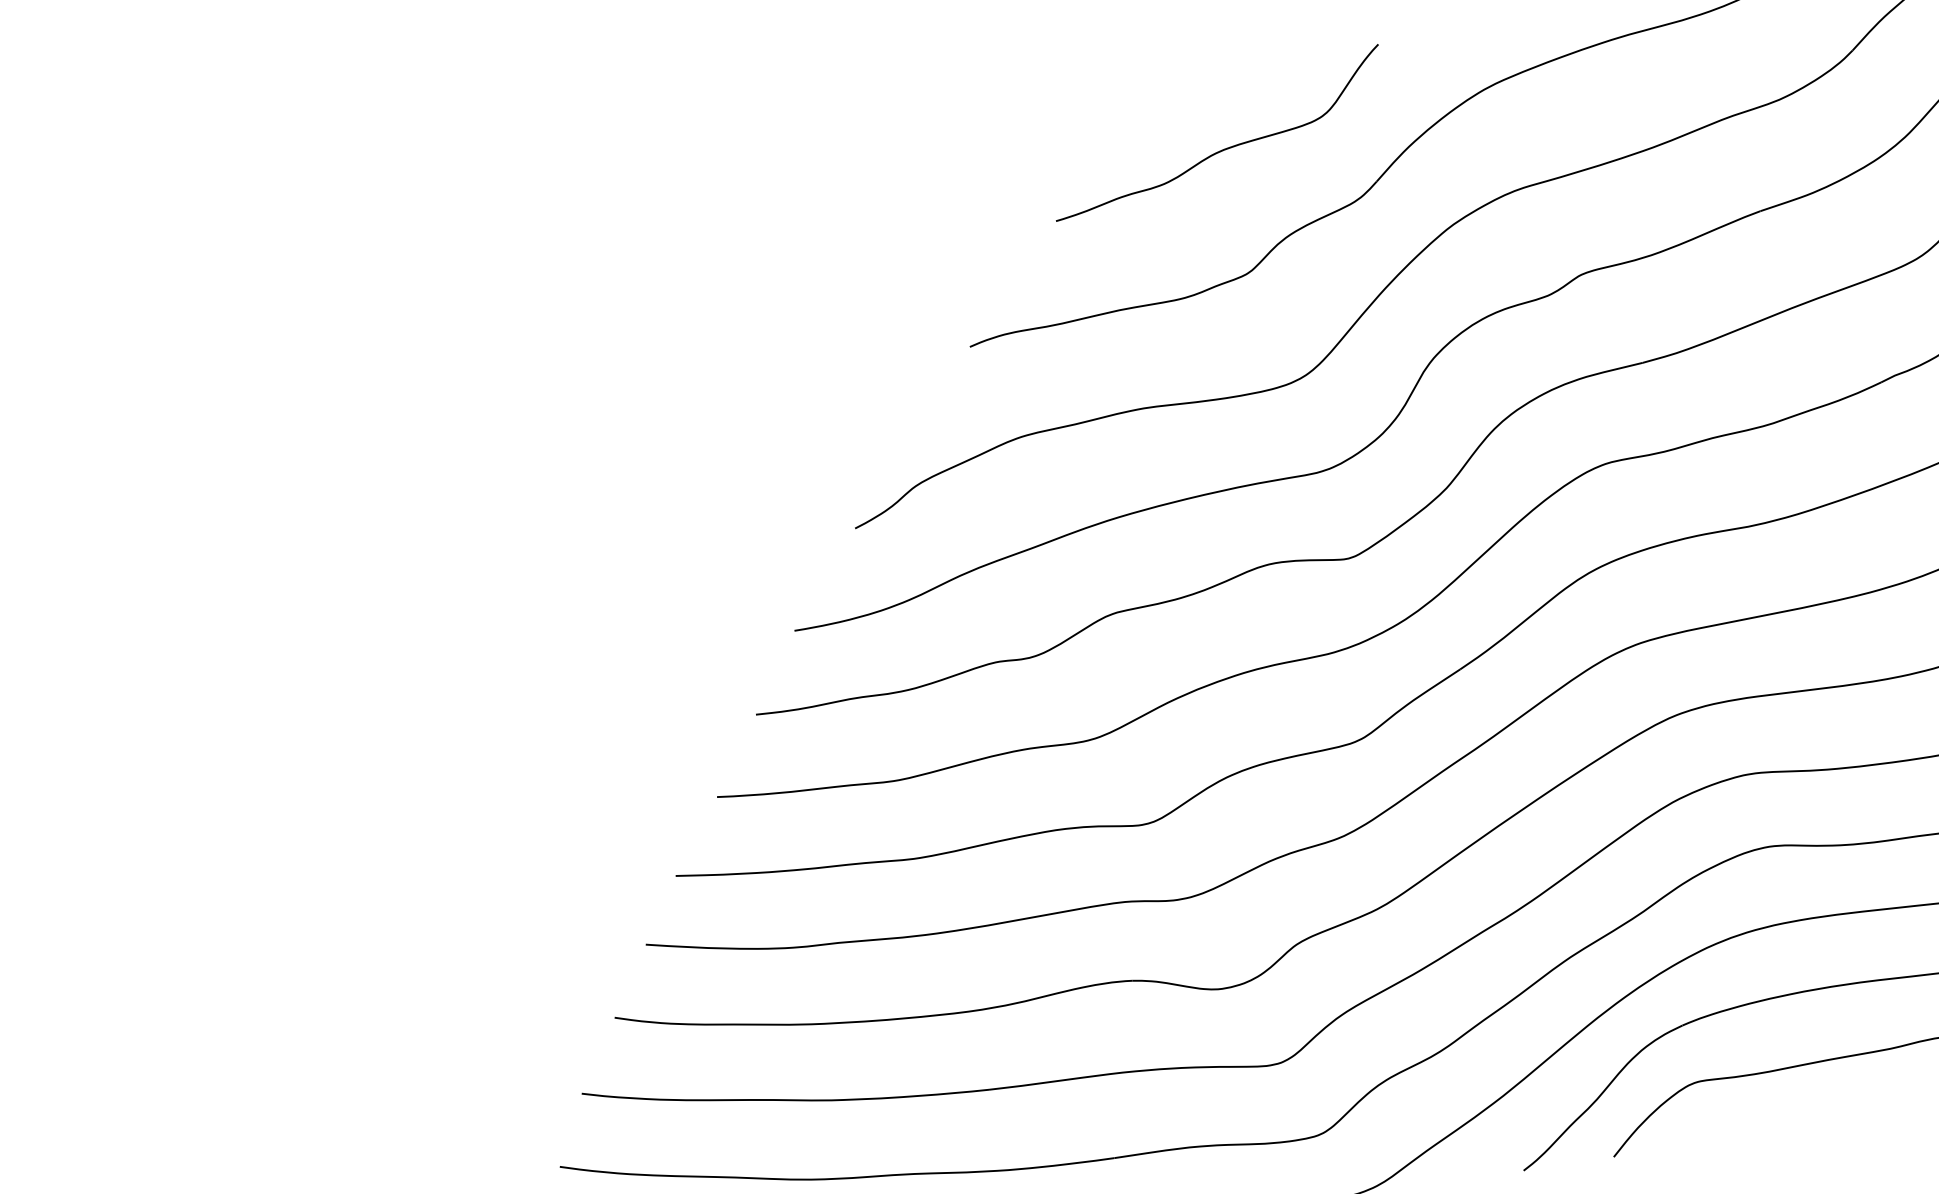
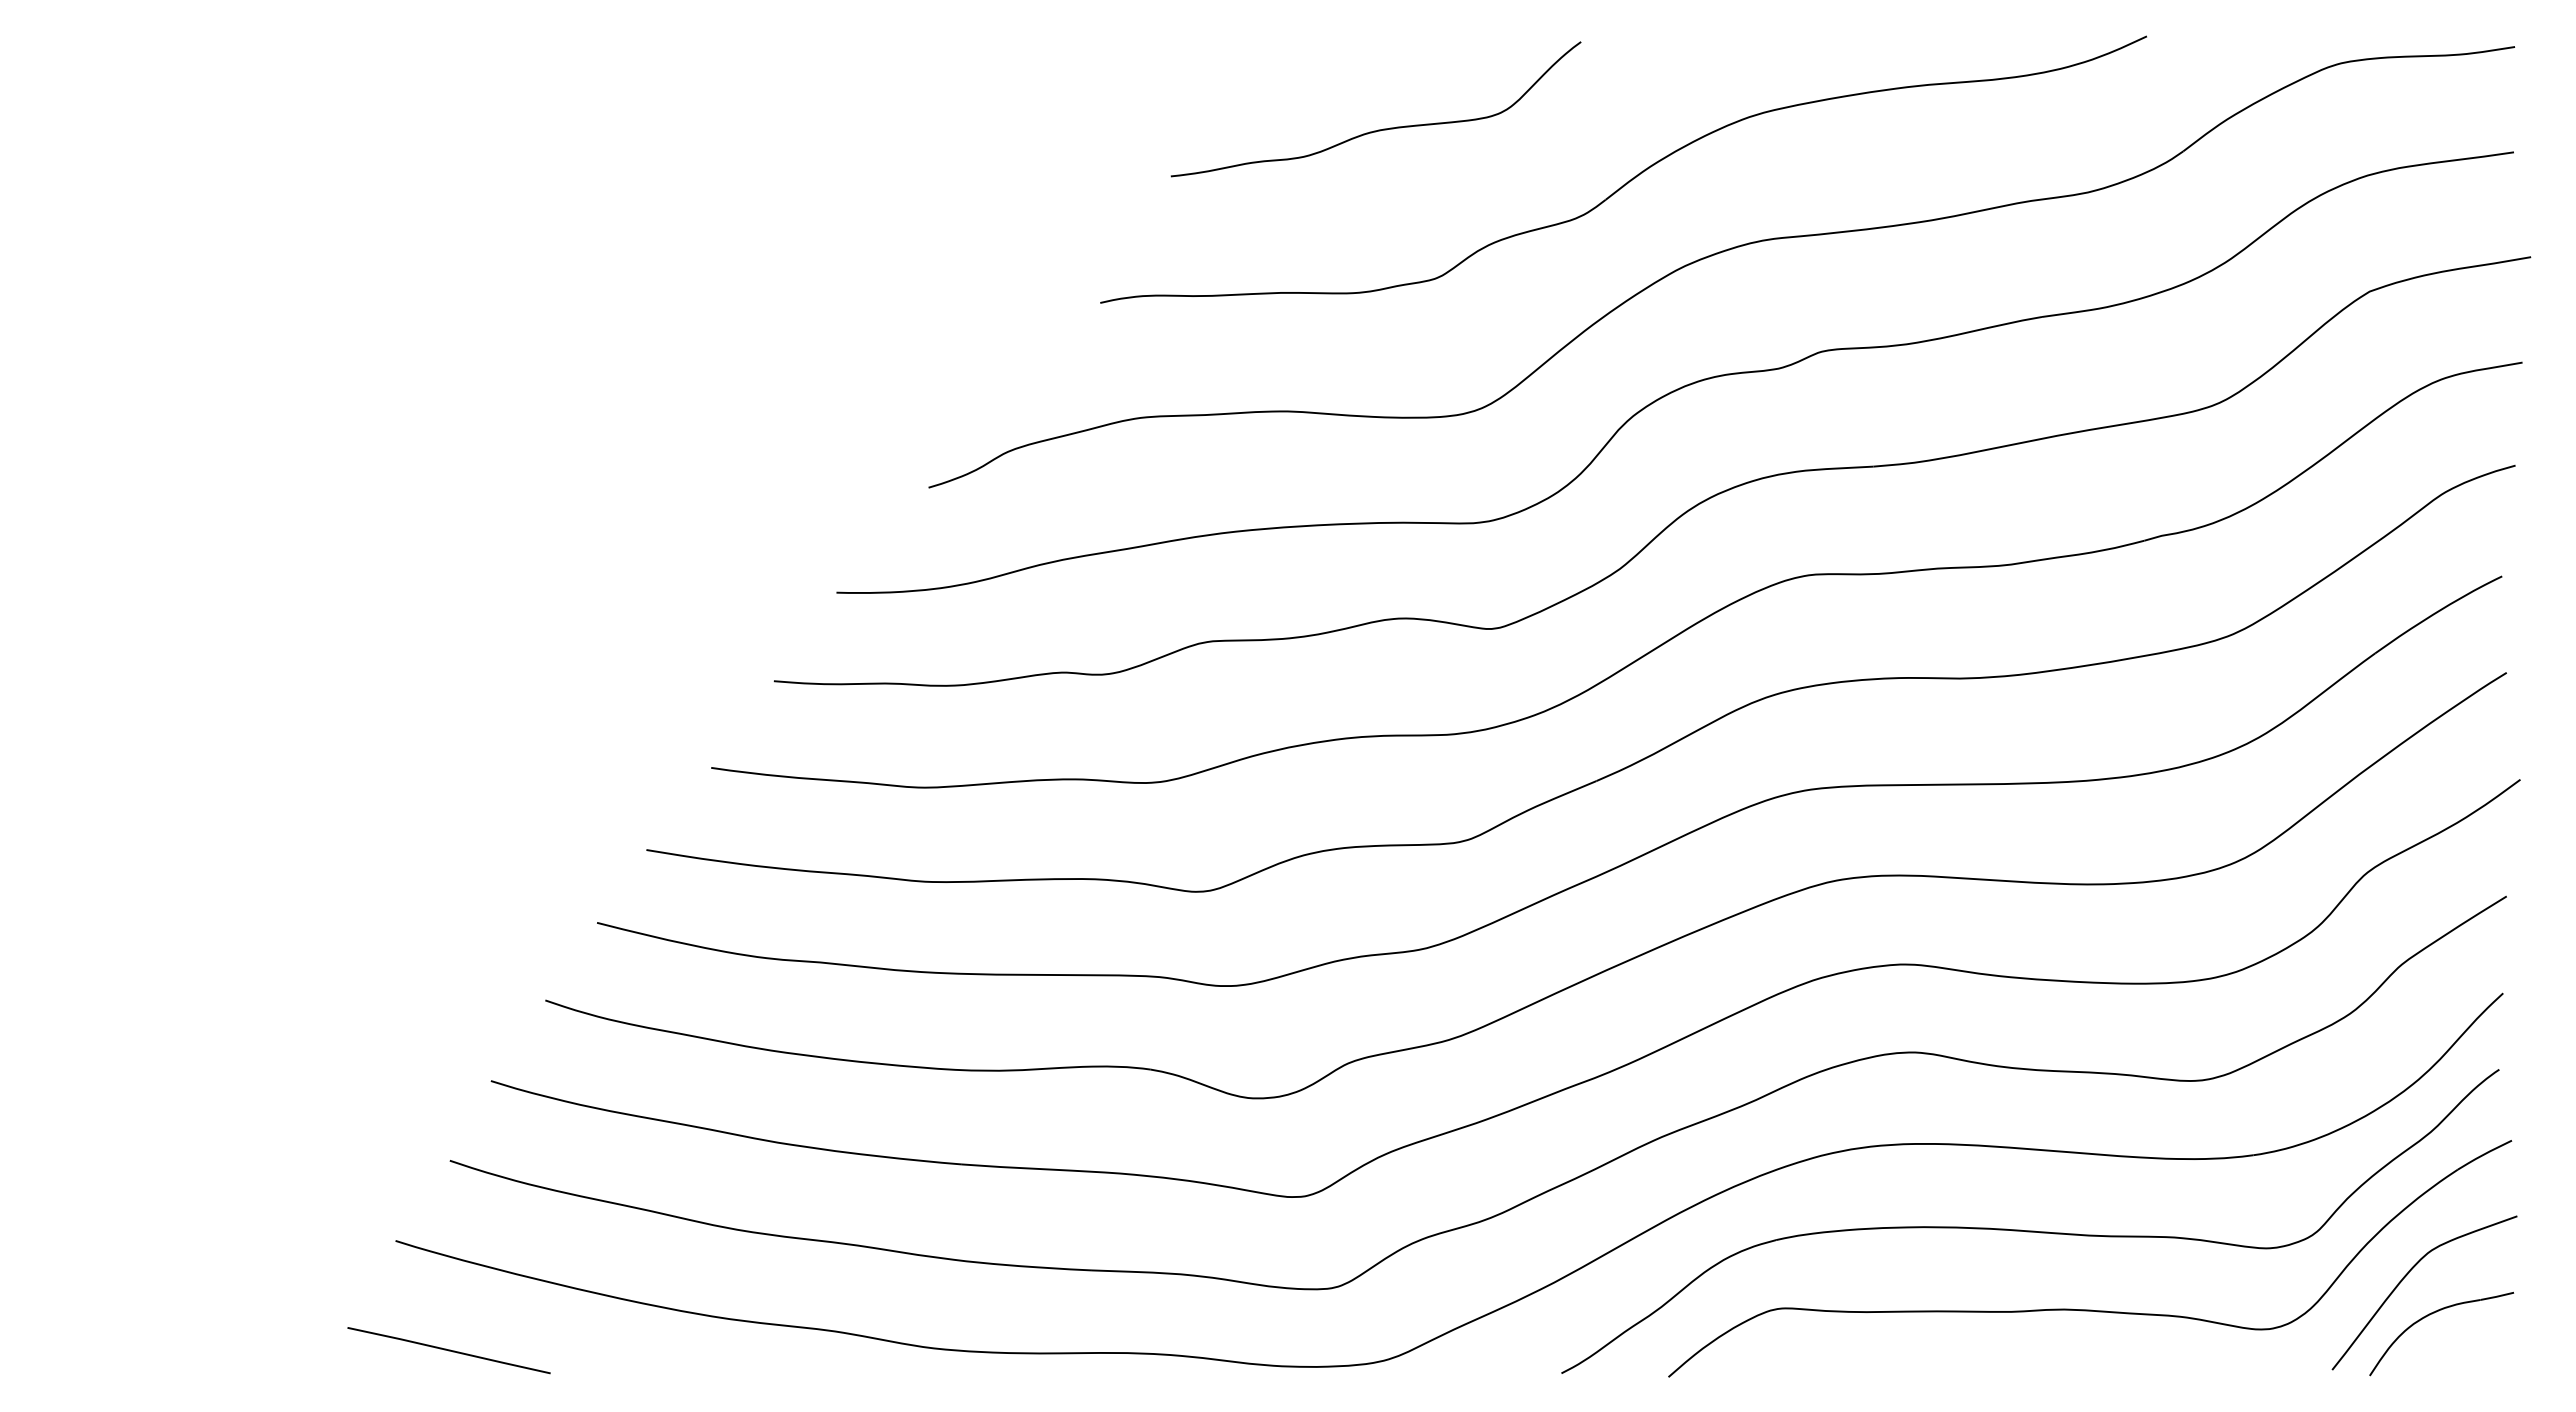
curve: (1222, 149) -> (1378, 129), moved

